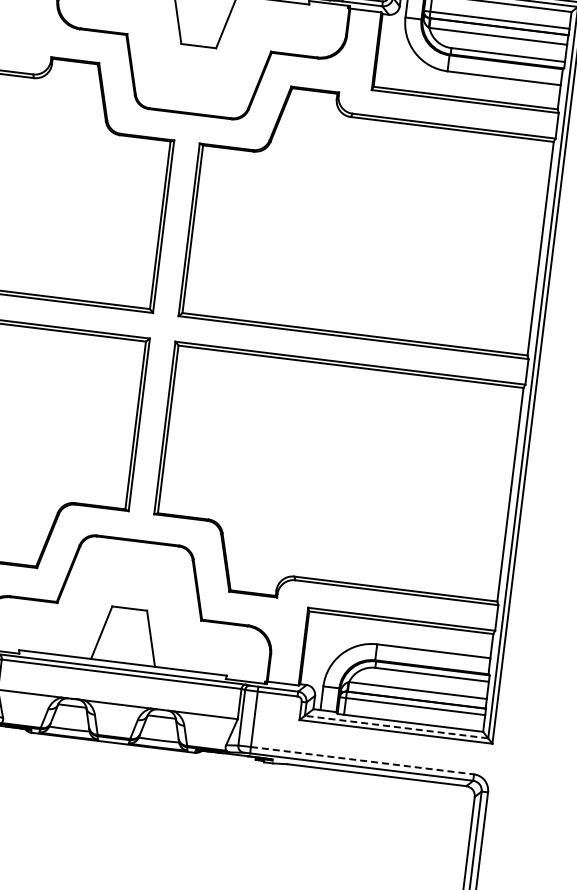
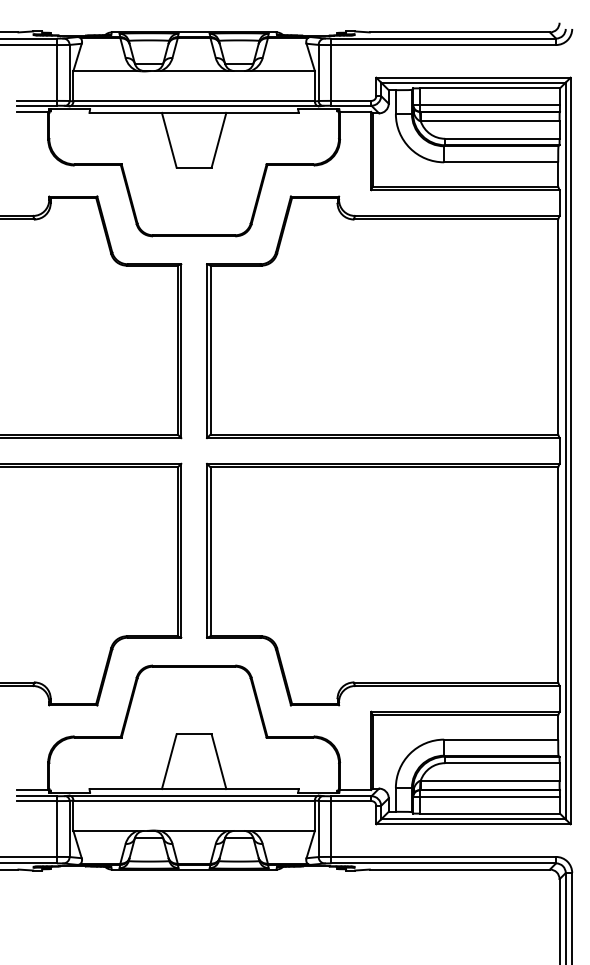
line: (395, 727) -> (472, 819), dashed -> solid
line: (363, 760) -> (444, 856), dashed -> solid

